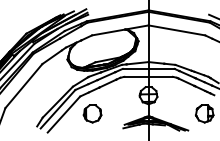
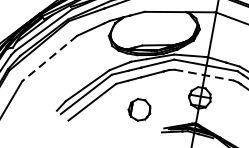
line: (149, 76) -> (205, 74), solid -> dashed
line: (23, 86) -> (49, 58), solid -> dashed
part: (92, 113) -> (139, 109), moved

